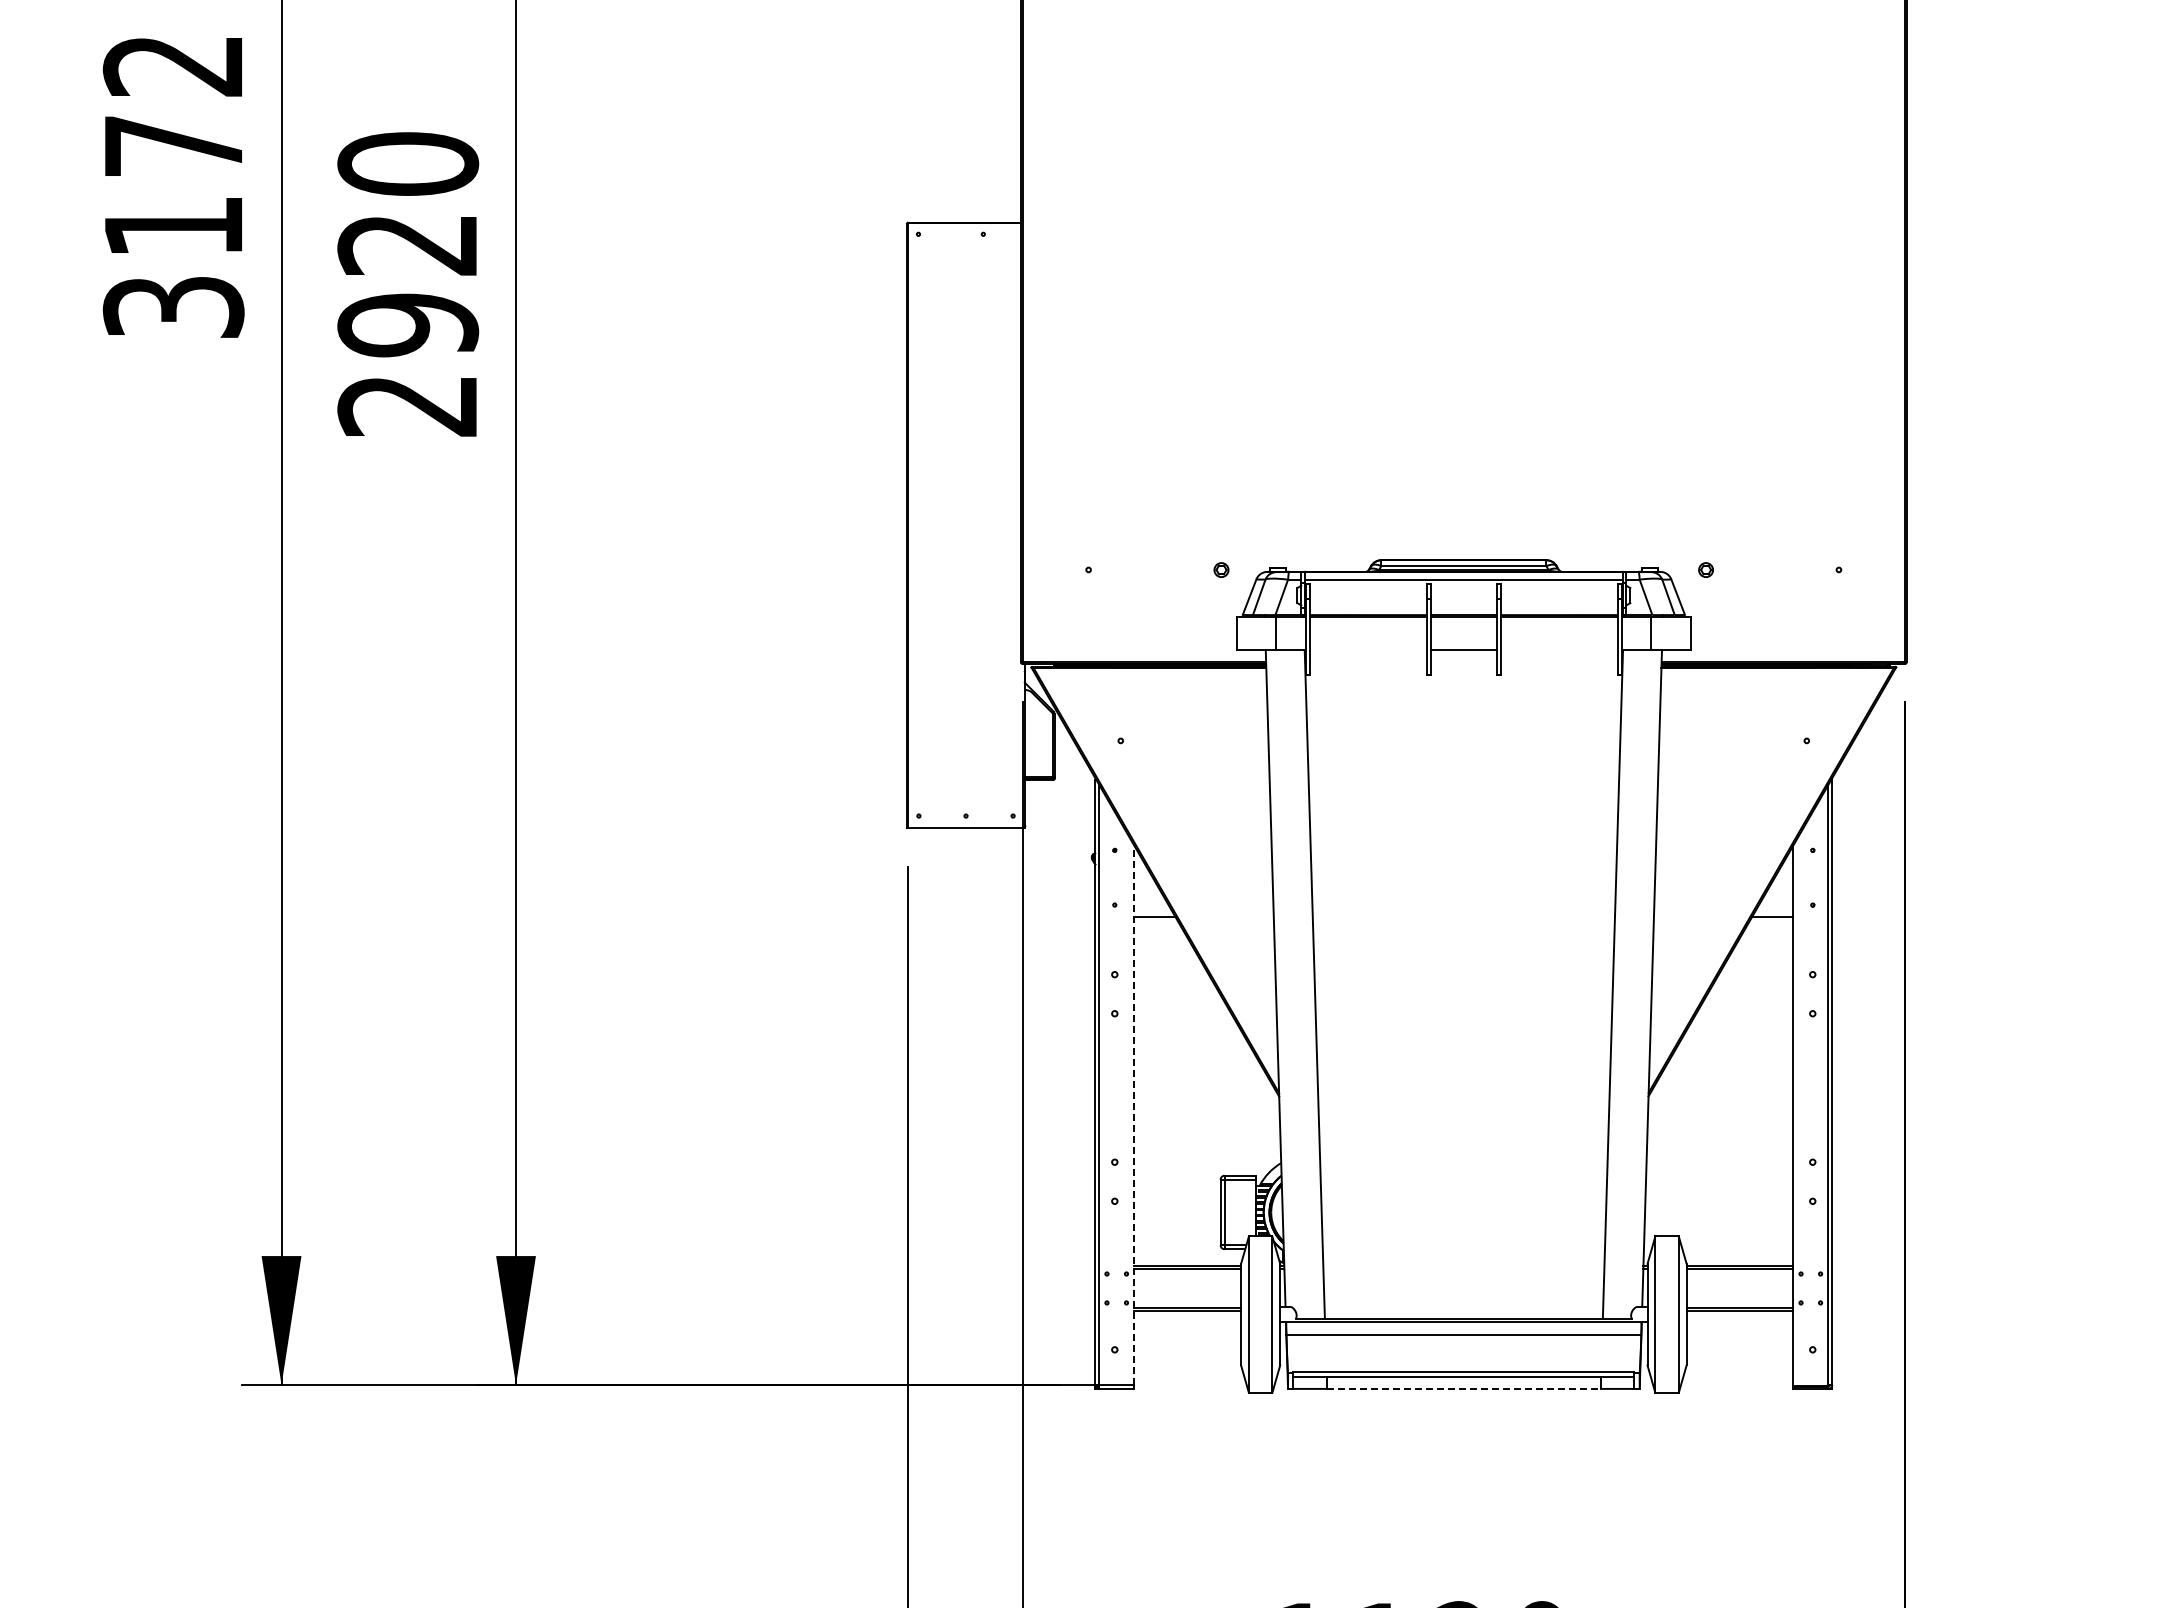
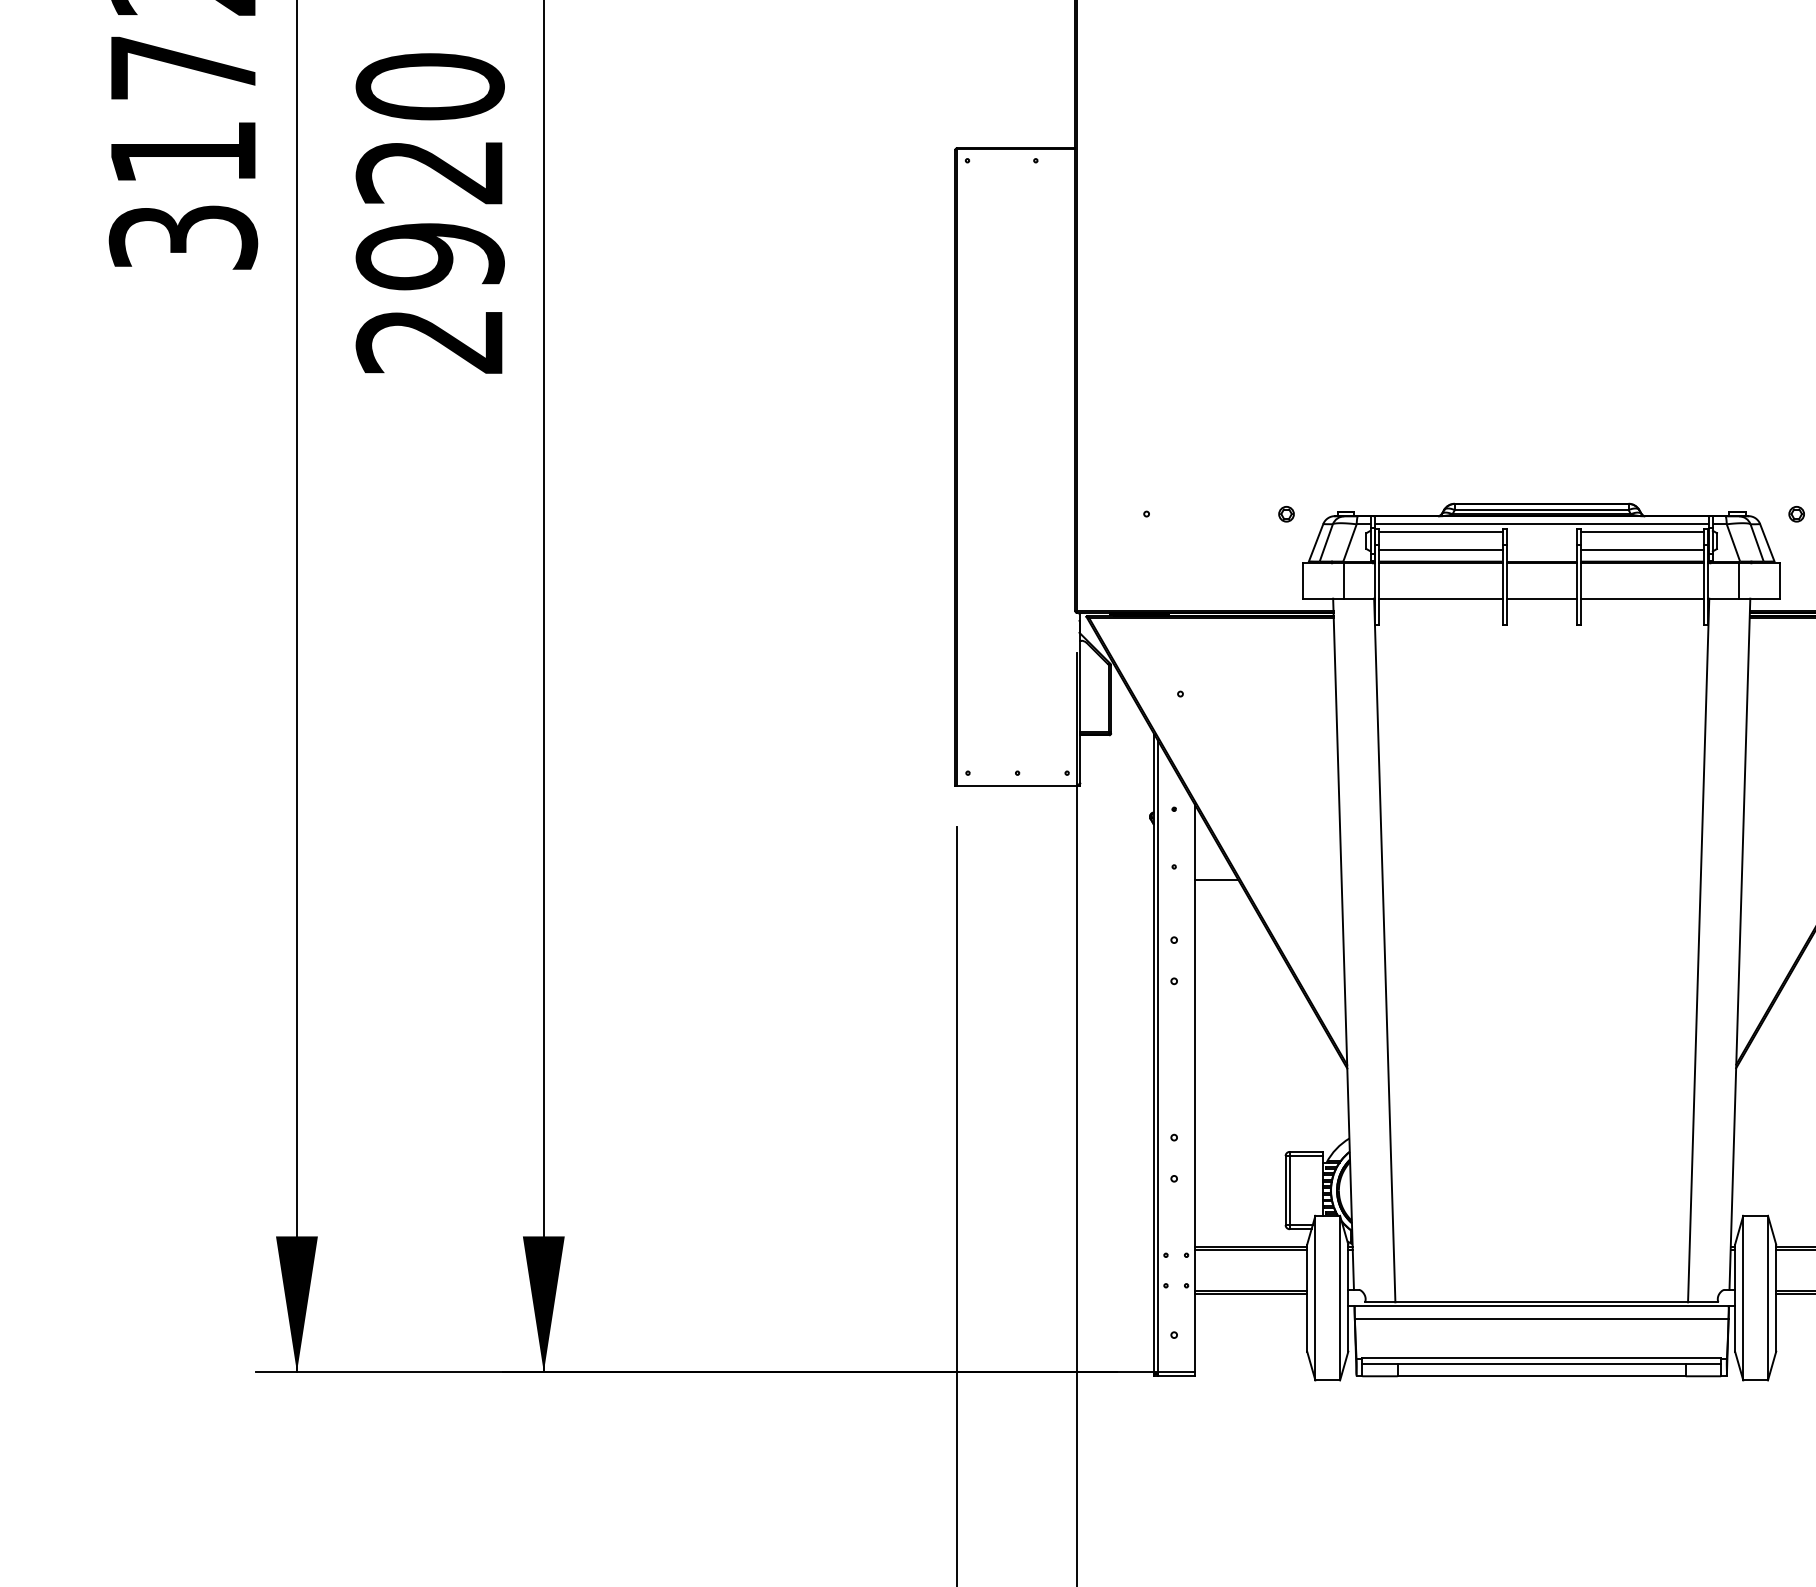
line: (1367, 586) -> (1440, 531), added
line: (1559, 586) -> (1642, 531), added
line: (1367, 604) -> (1440, 550), added
line: (1559, 604) -> (1642, 550), added
line: (1367, 650) -> (1440, 598), added
line: (1559, 650) -> (1642, 598), added
line: (1134, 1115) -> (1194, 1088), dashed -> solid
line: (1463, 1388) -> (1541, 1375), dashed -> solid

